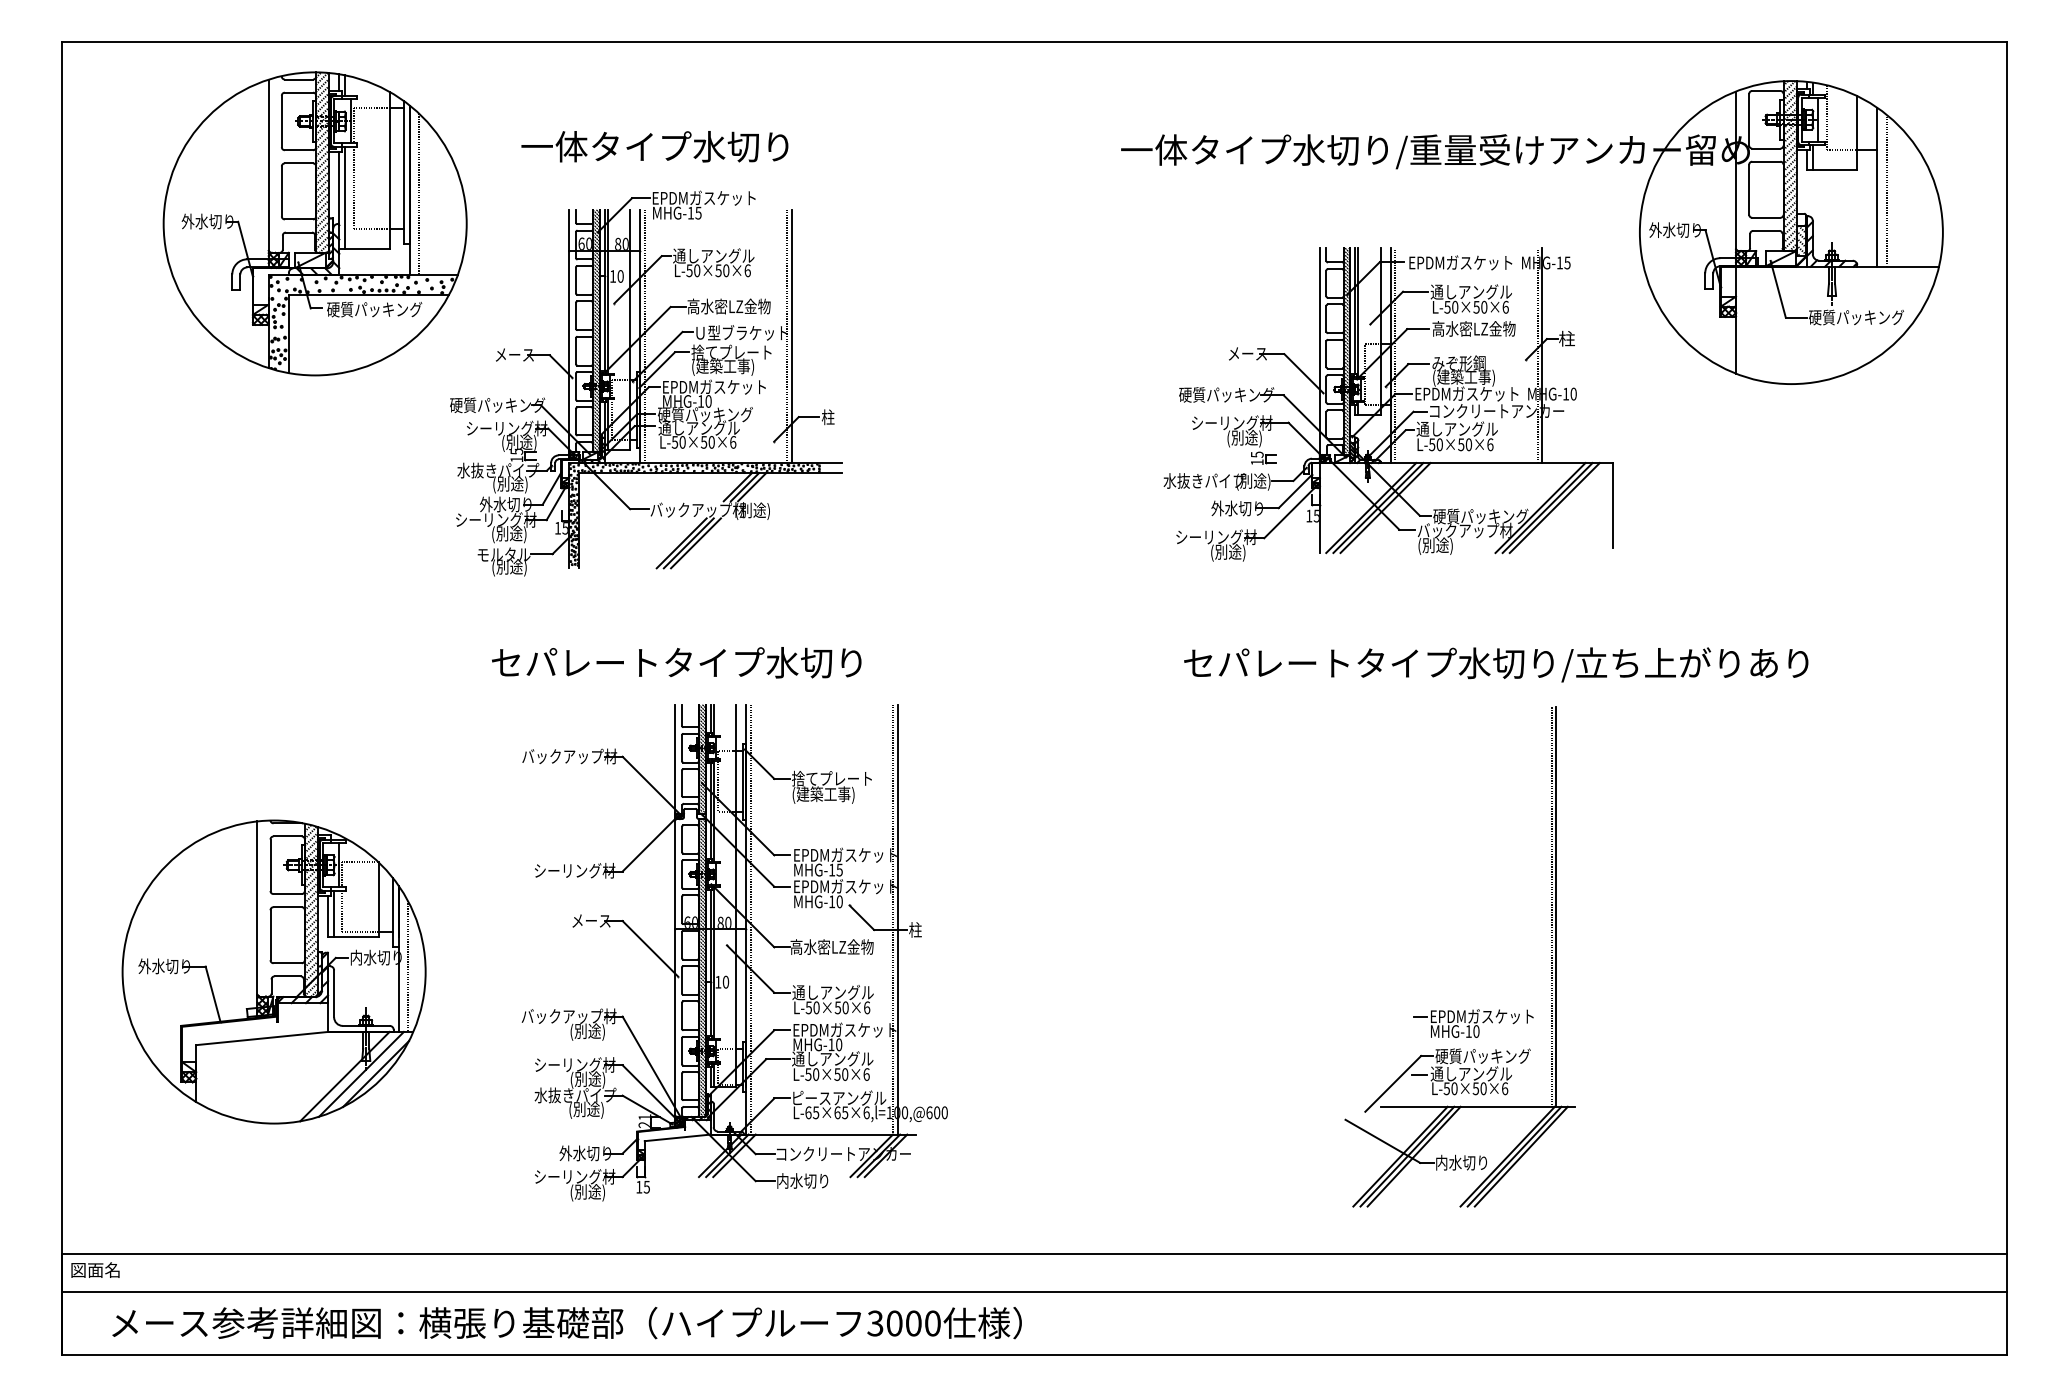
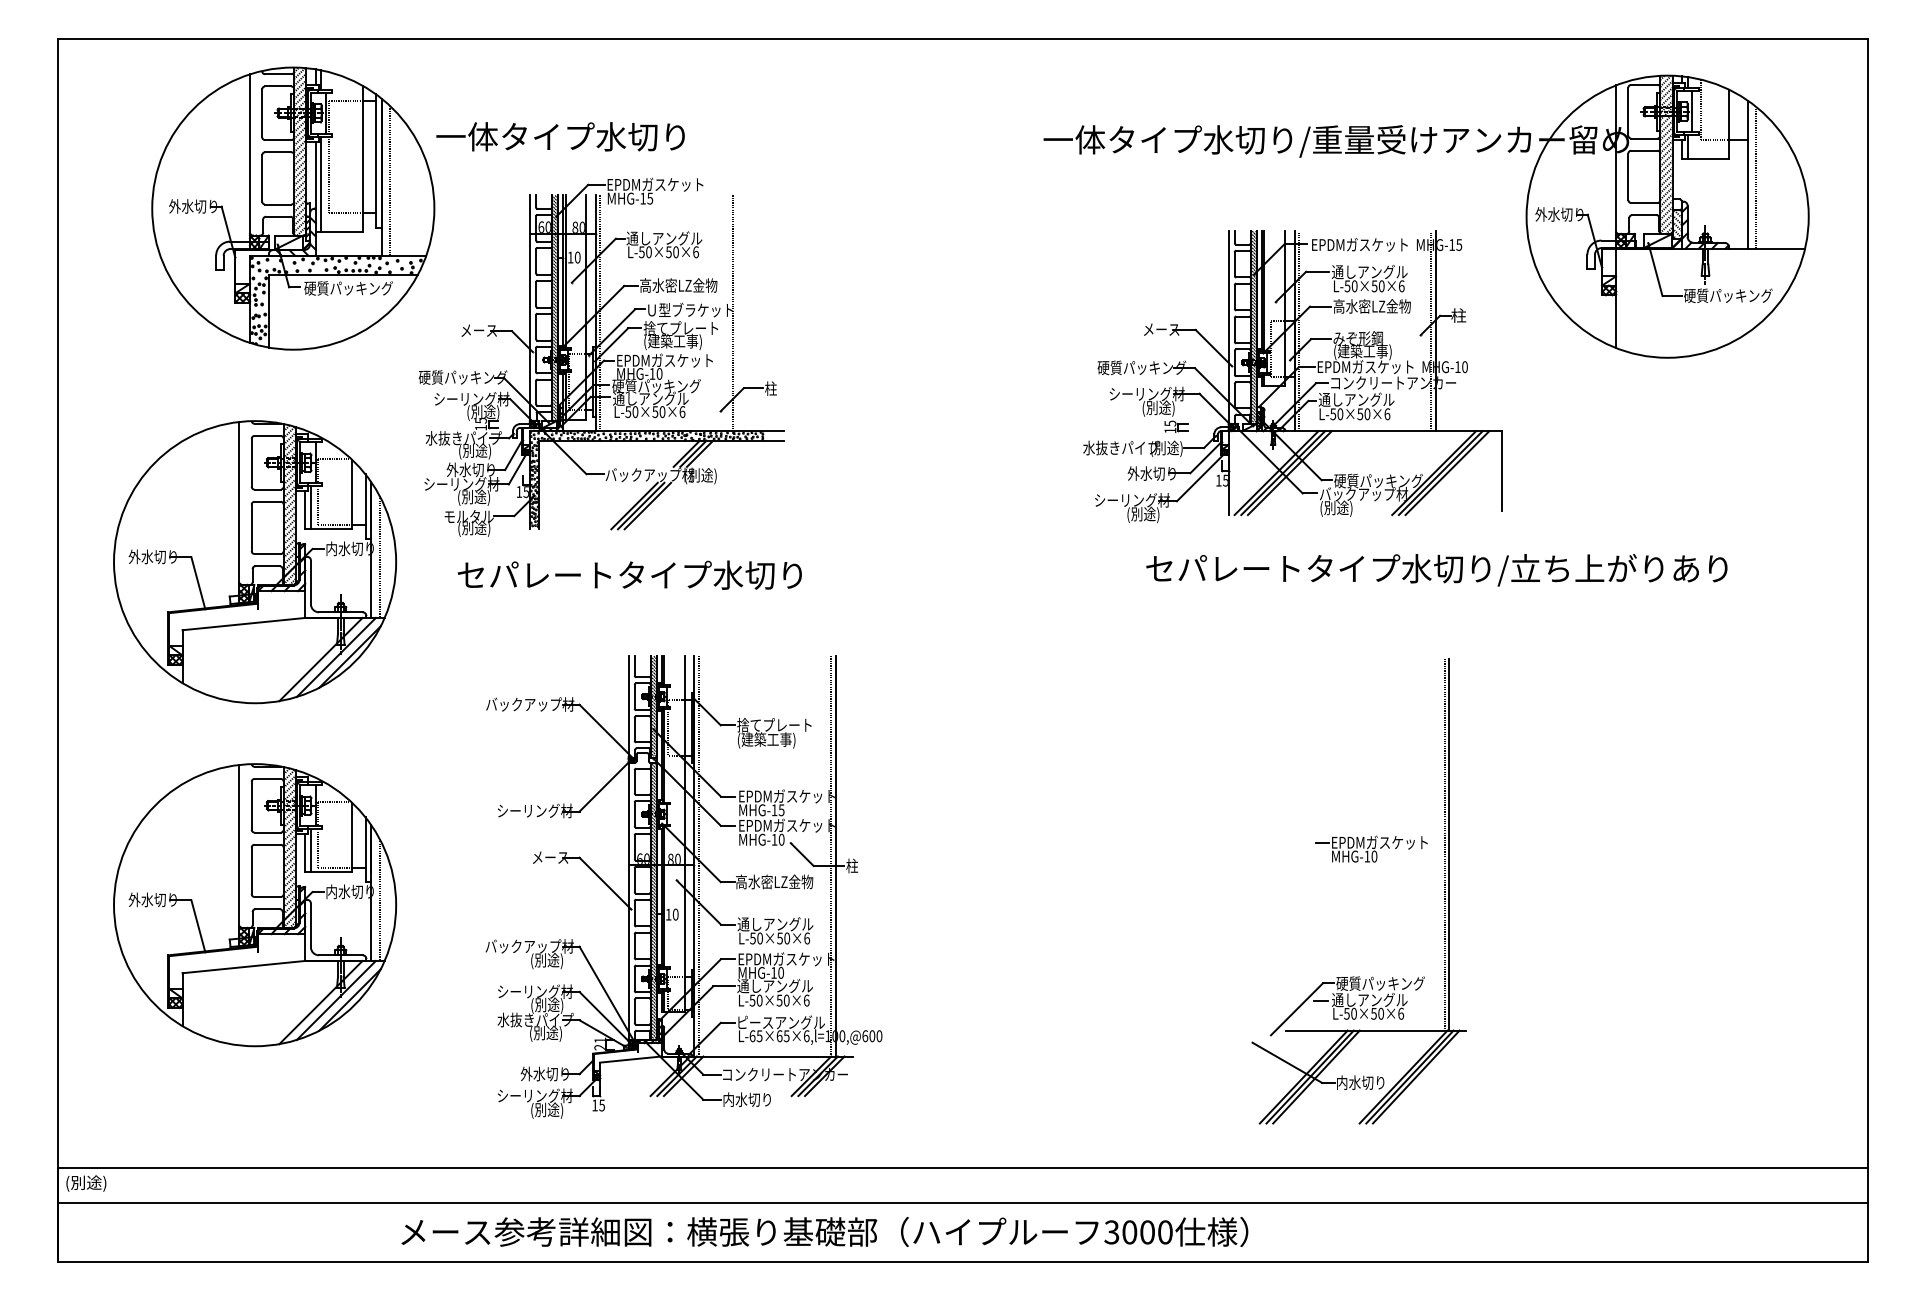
text: (654, 146) -> (560, 136), moved
line: (791, 336) -> (736, 313), removed
part: (274, 603) -> (255, 562), added
text: (676, 661) -> (629, 574), moved
text: (1495, 665) -> (1436, 570), moved
part: (1473, 1022) -> (1371, 848), moved
text: (95, 1270) -> (88, 1183), 図面名 -> (別途)
text: (566, 1322) -> (824, 1231), moved

